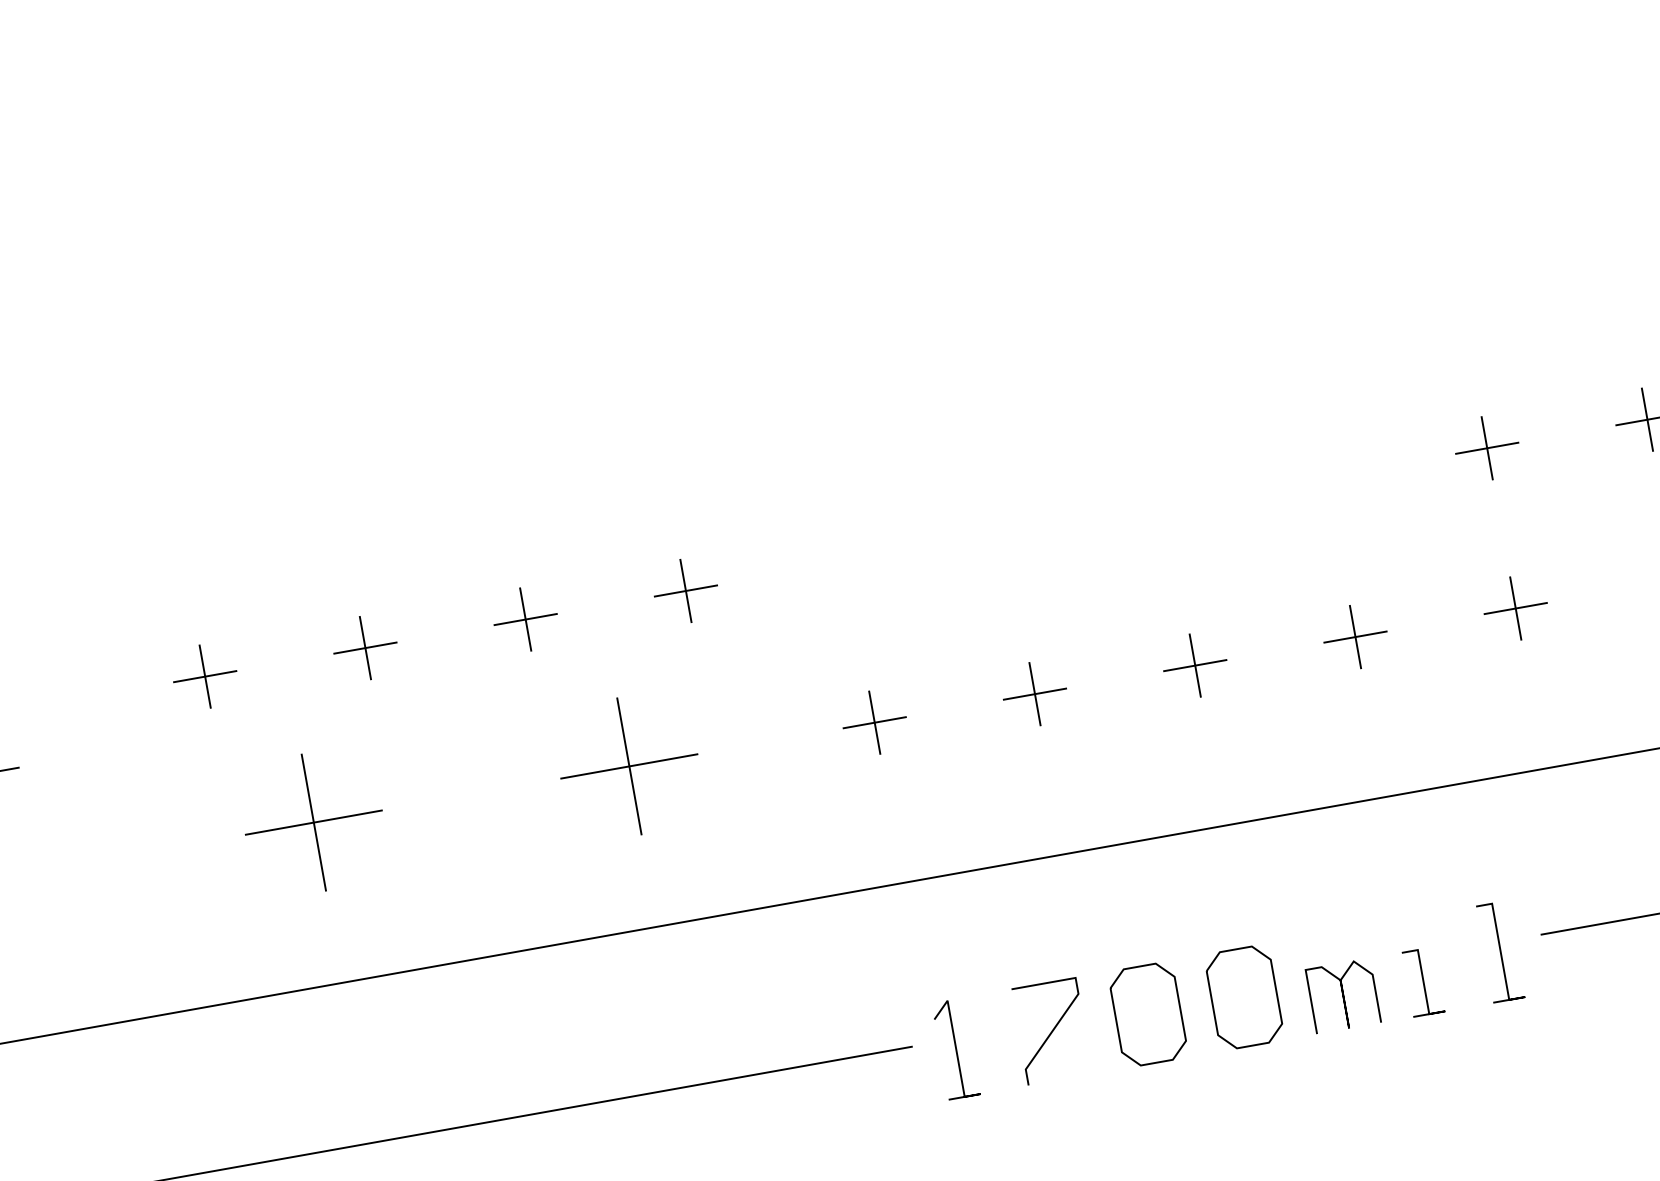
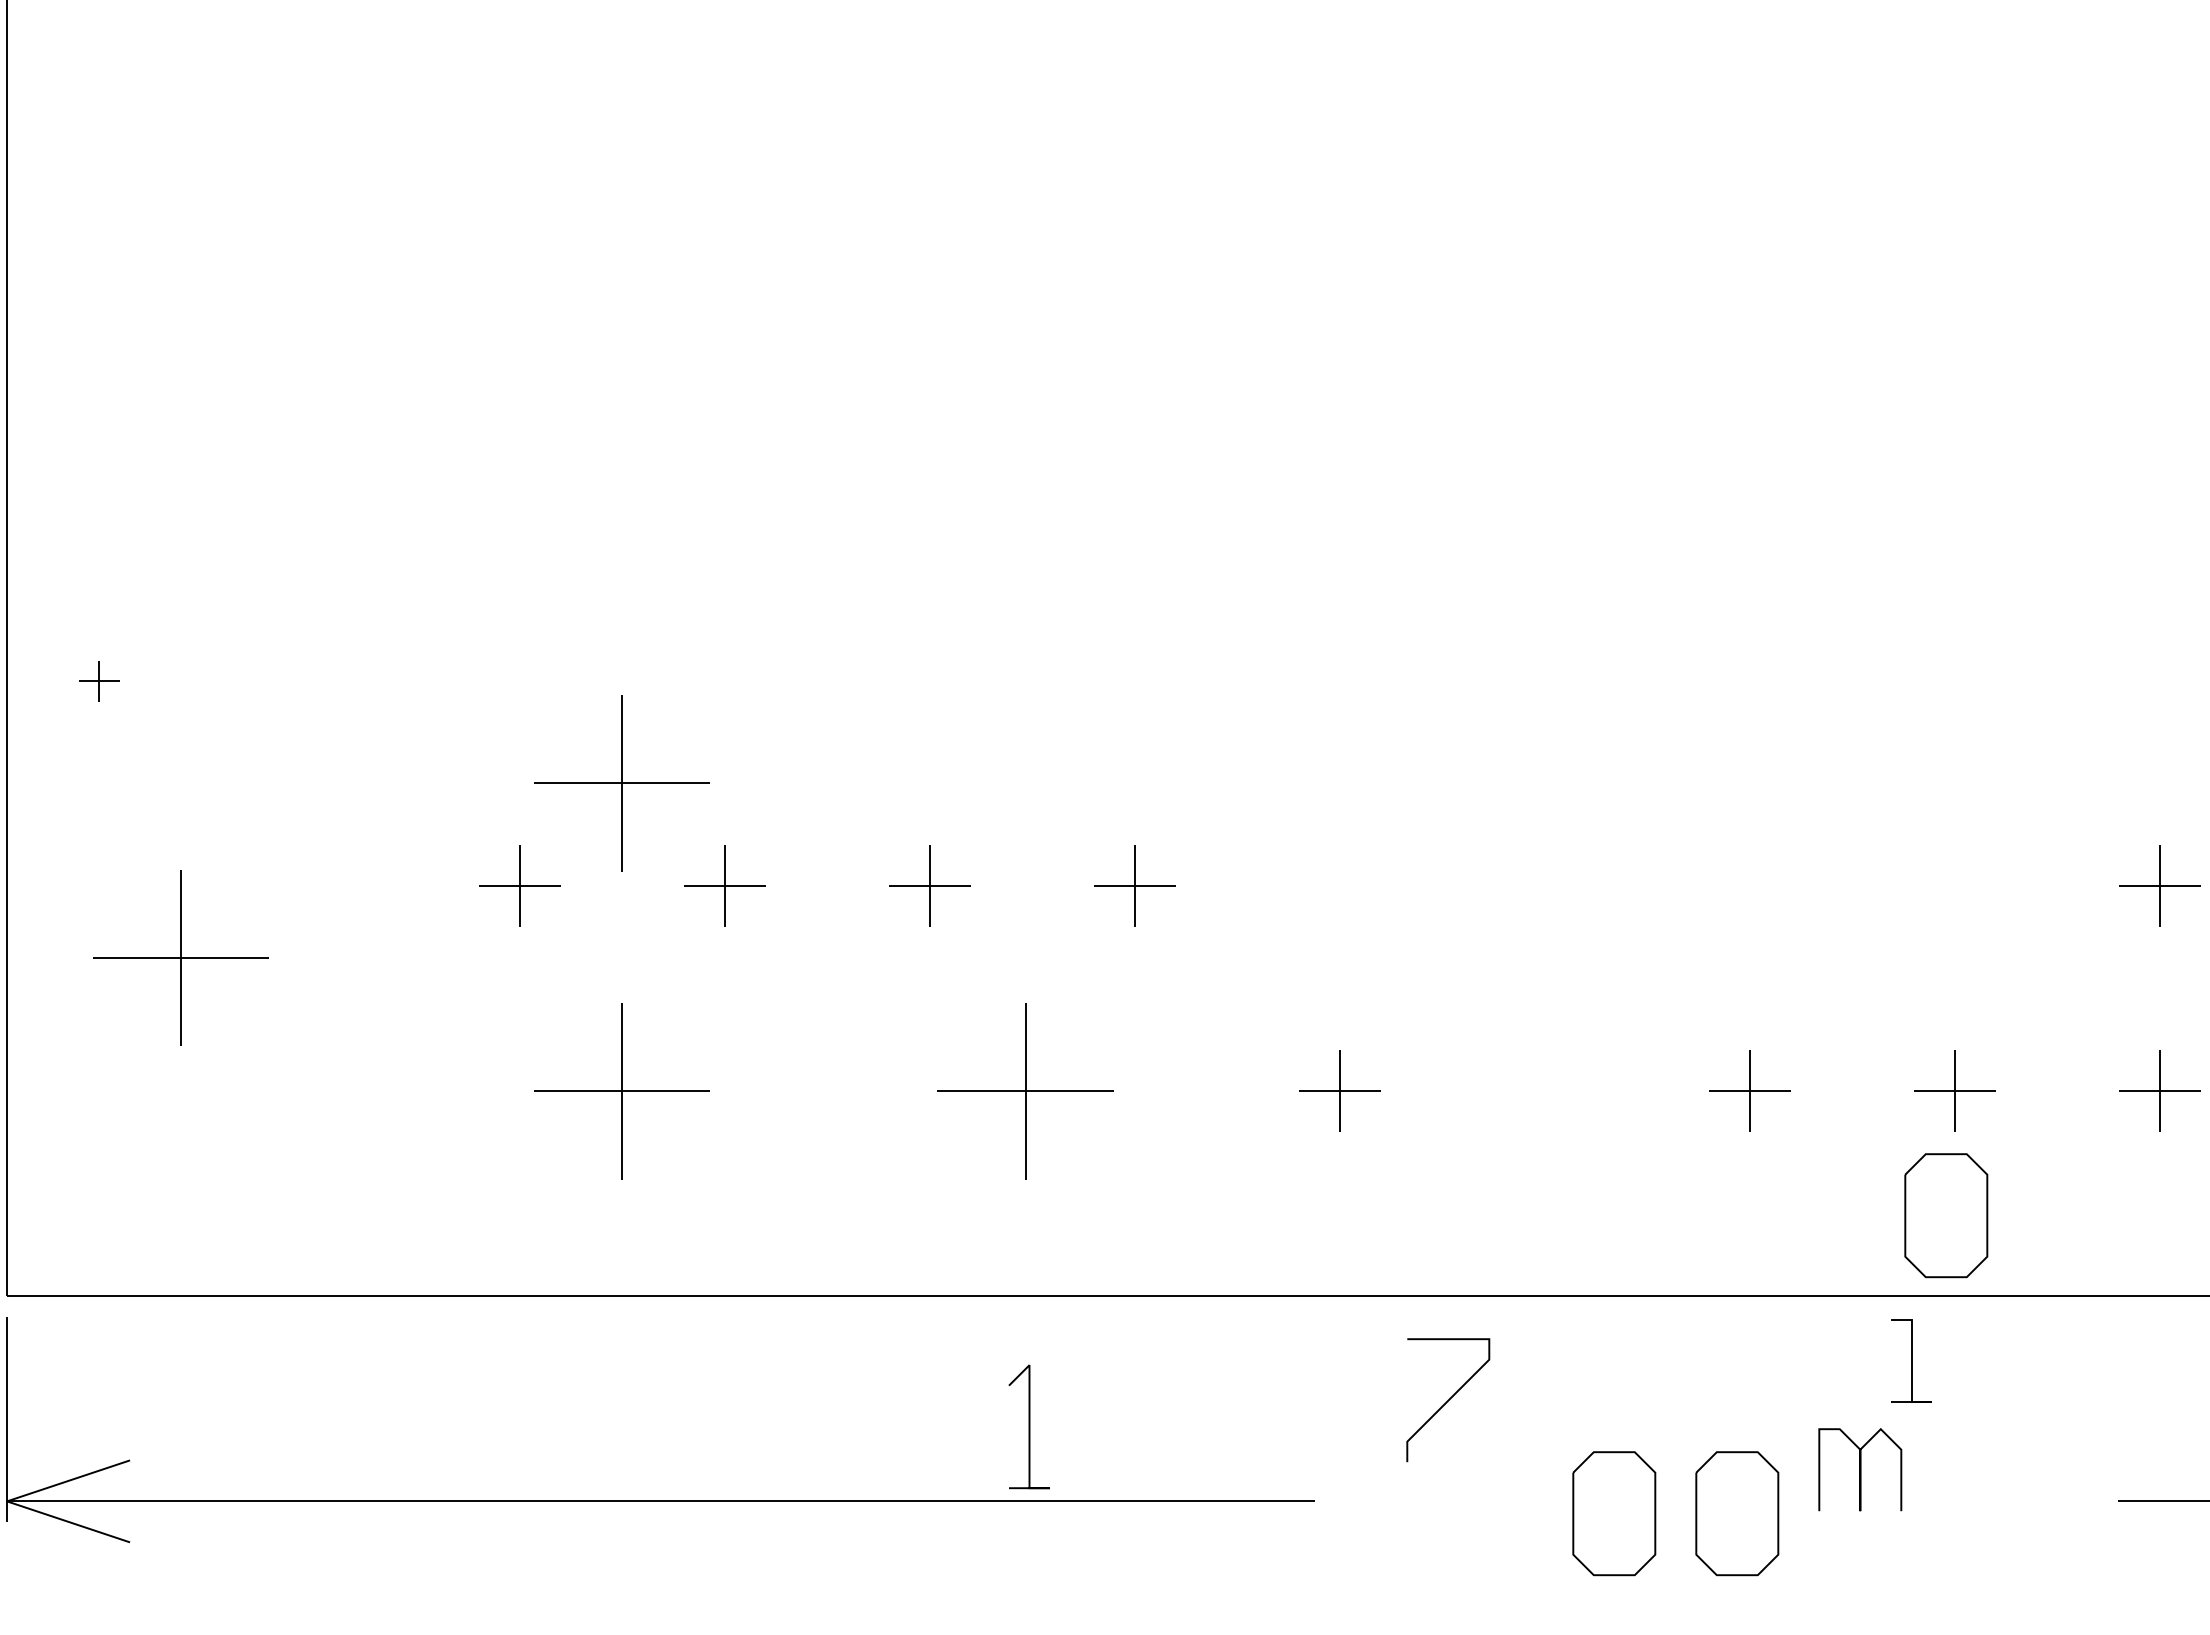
part: (270, 582) -> (621, 783), added
part: (1034, 693) -> (1544, 1090), removed
part: (1366, 735) -> (1946, 1215), added
line: (1500, 951) -> (2065, 1513), removed
line: (1423, 981) -> (1911, 1360), moved
curve: (1343, 995) -> (1860, 1469), moved
line: (1052, 1031) -> (1448, 1400), moved
line: (955, 1048) -> (1028, 1426), moved

